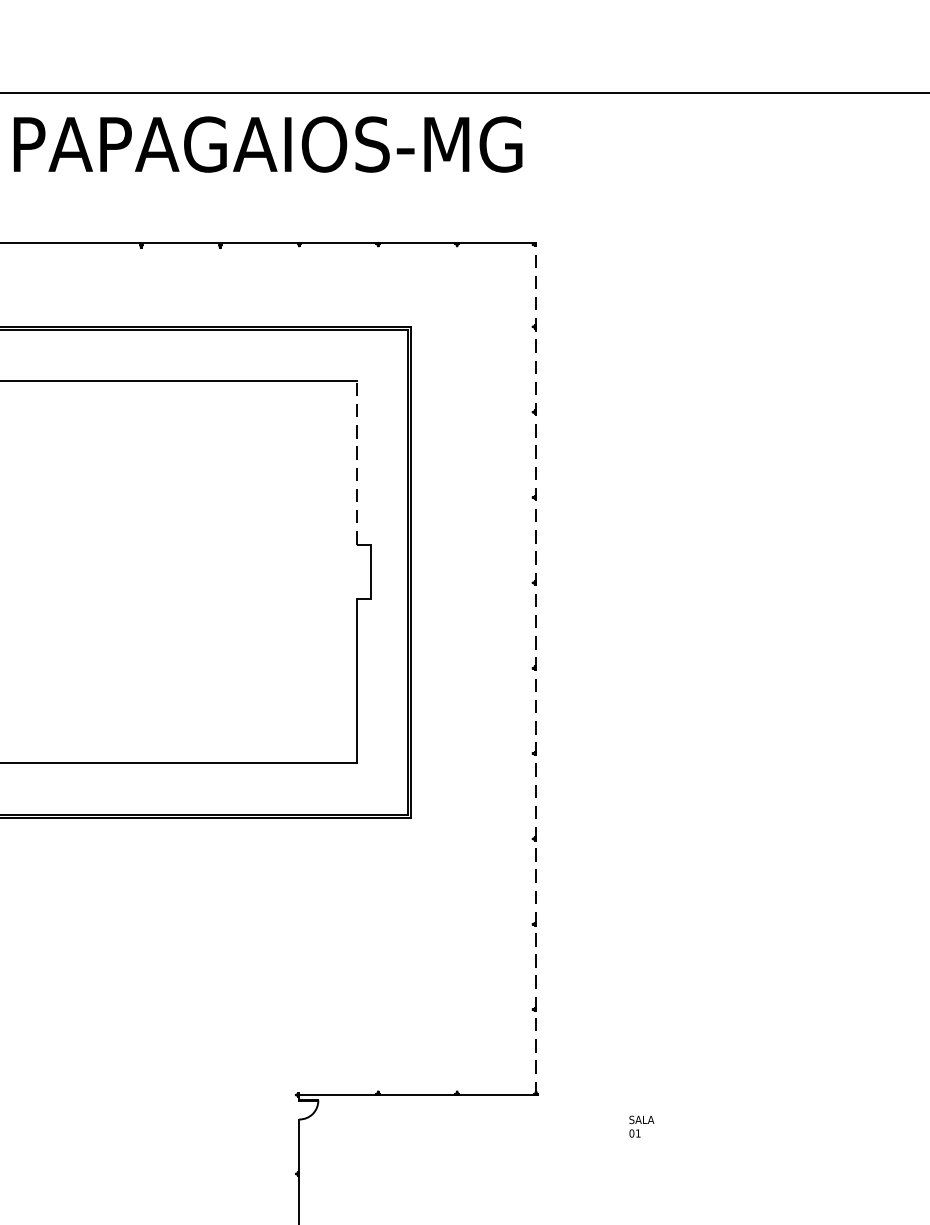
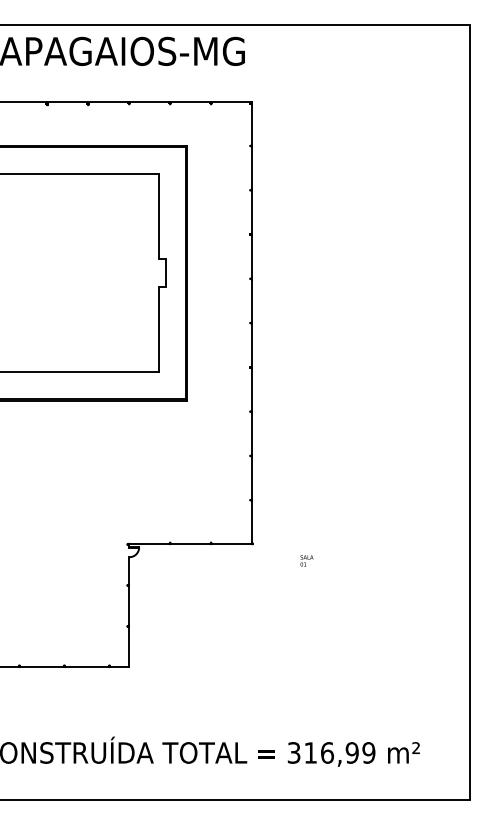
line: (357, 462) -> (159, 216), dashed -> solid
line: (536, 667) -> (252, 322), dashed -> solid

